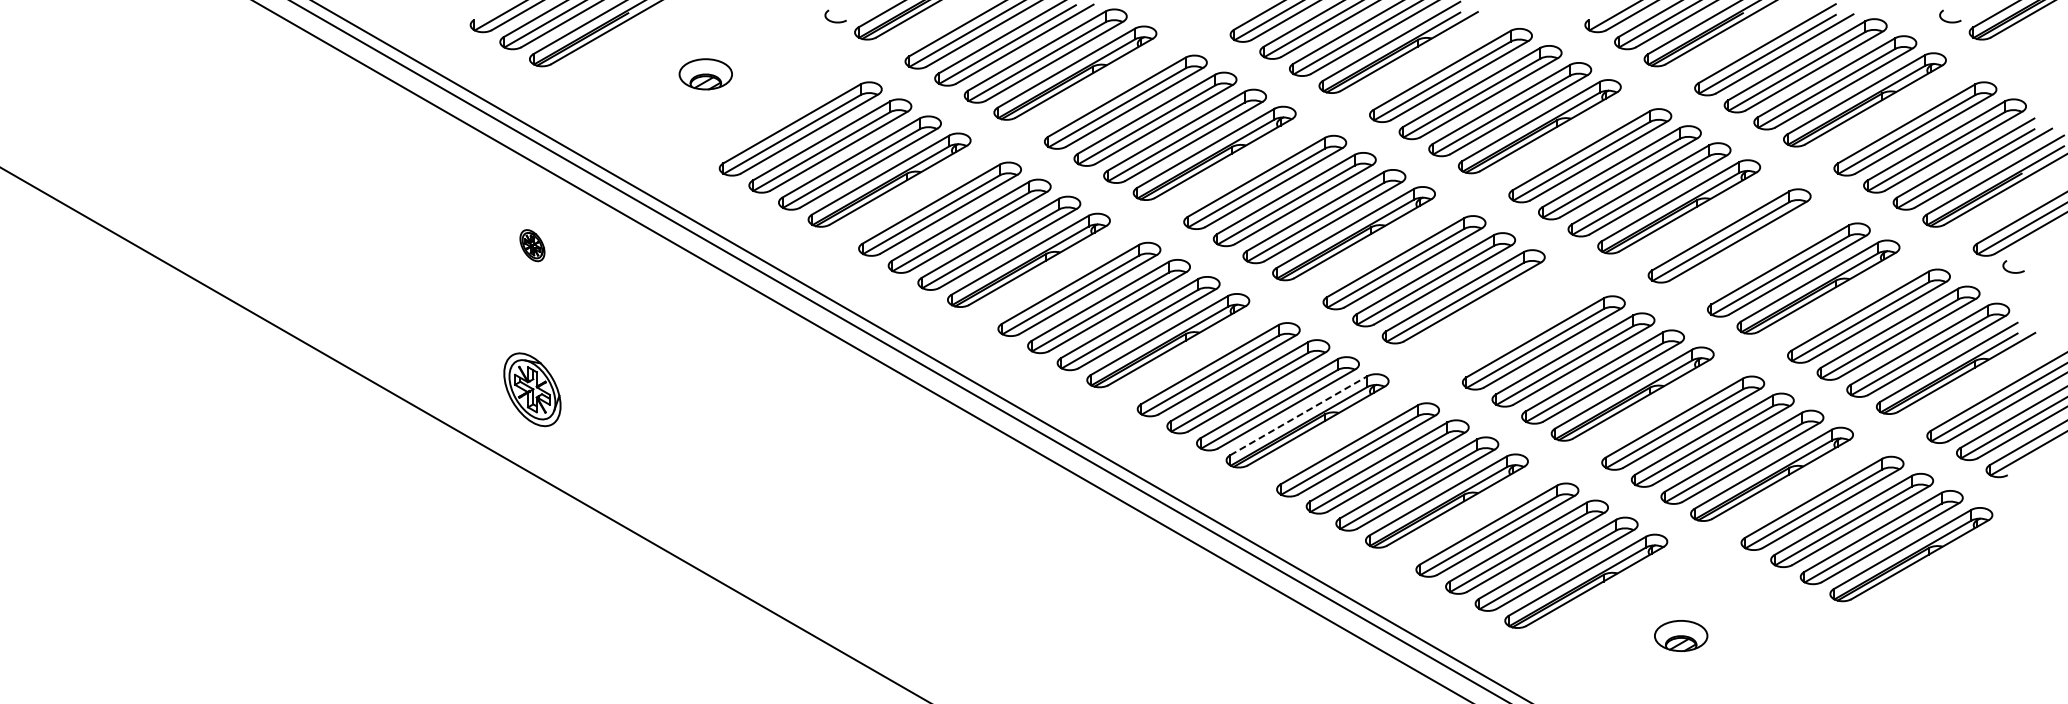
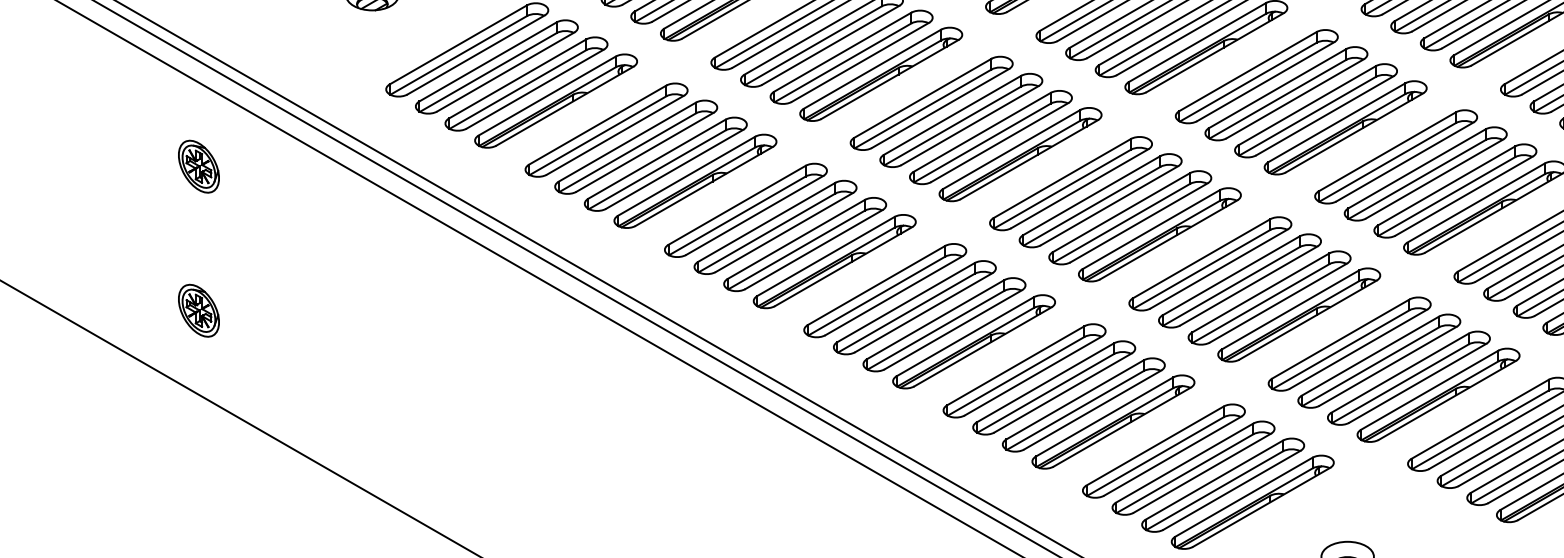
part: (532, 245) -> (199, 166), size x1.67
part: (1759, 252) -> (1426, 173), added
part: (1493, 313) -> (1160, 234), added
part: (532, 389) -> (199, 310), size x0.71
line: (1299, 415) -> (966, 336), dashed -> solid

